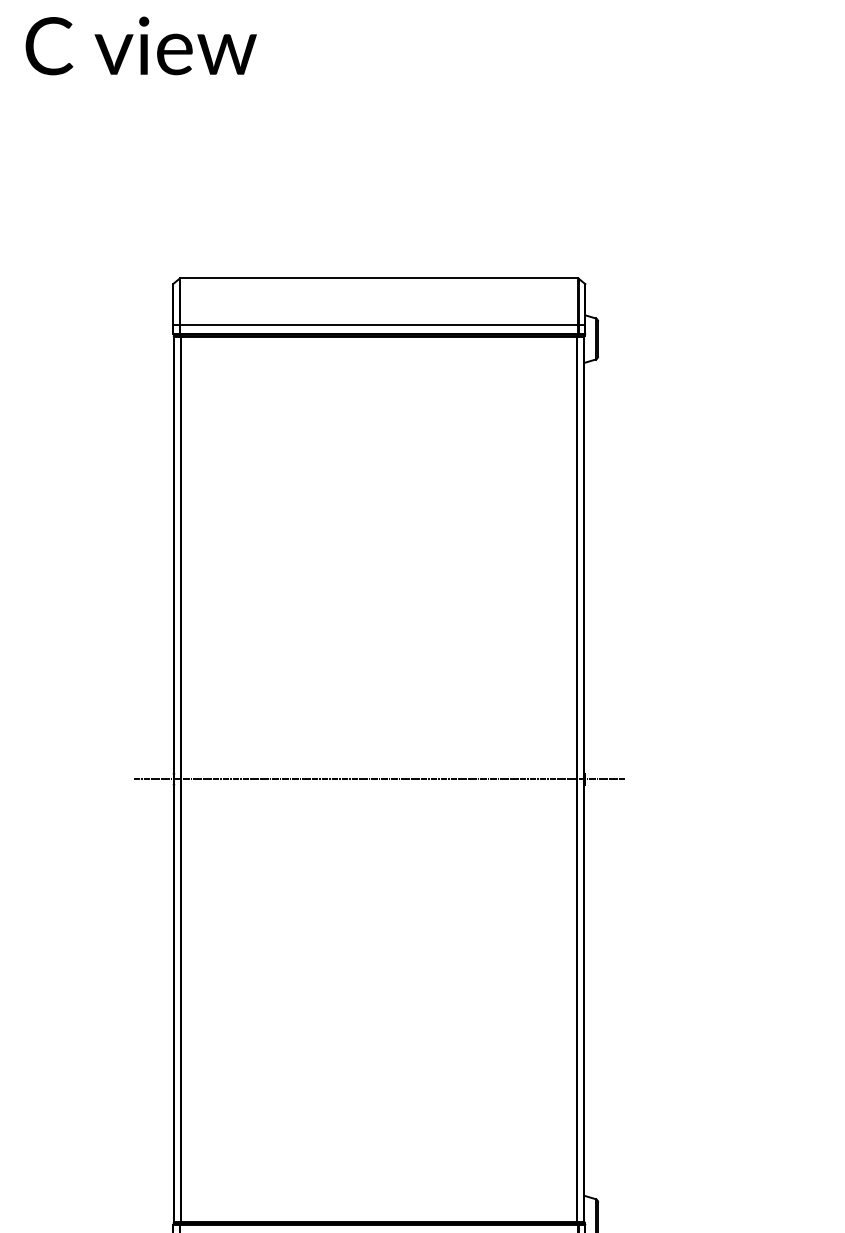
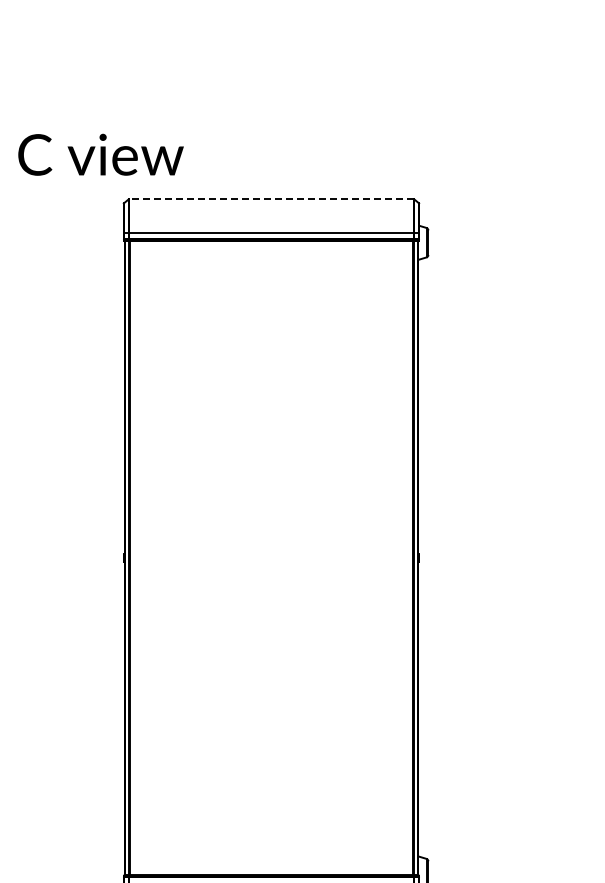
text: (140, 45) -> (100, 154), moved
line: (379, 278) -> (271, 199), solid -> dashed
line: (379, 779) -> (271, 558), removed

